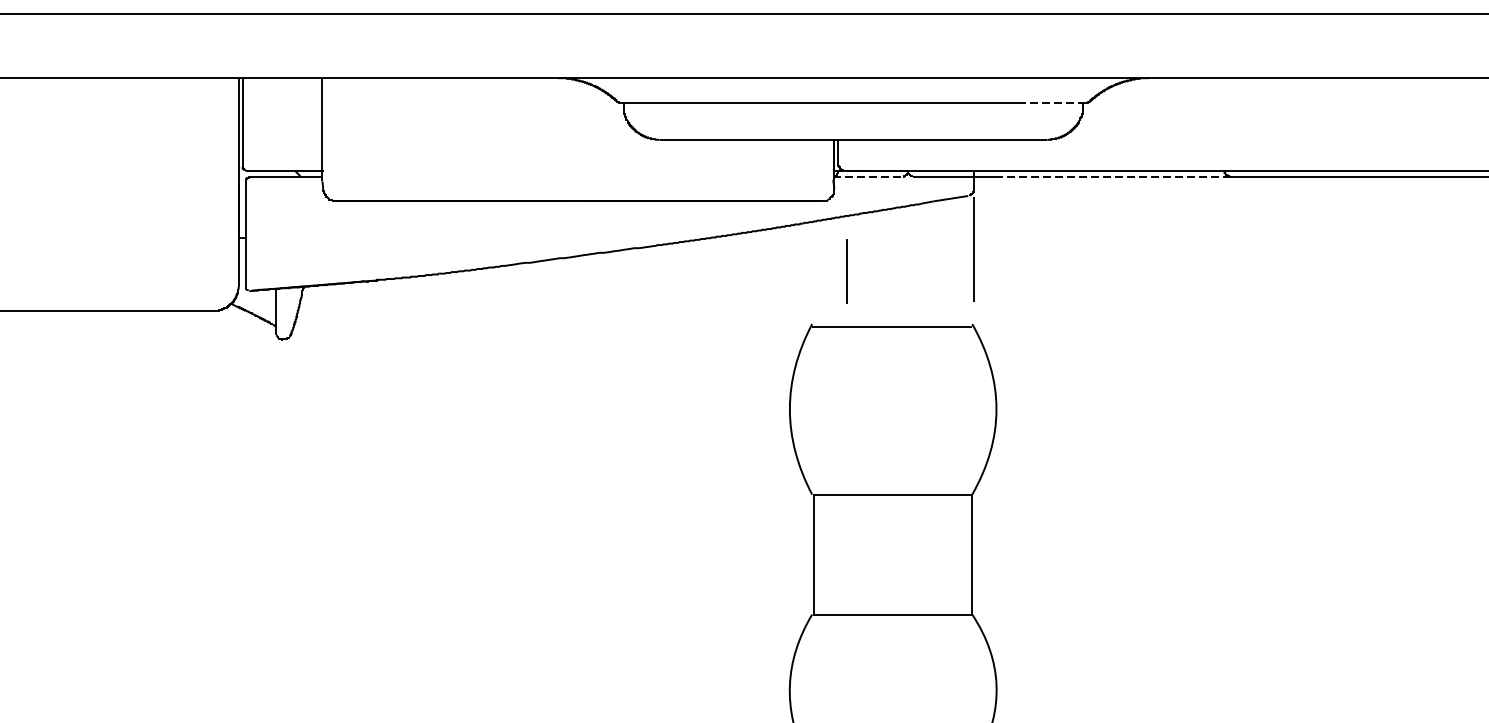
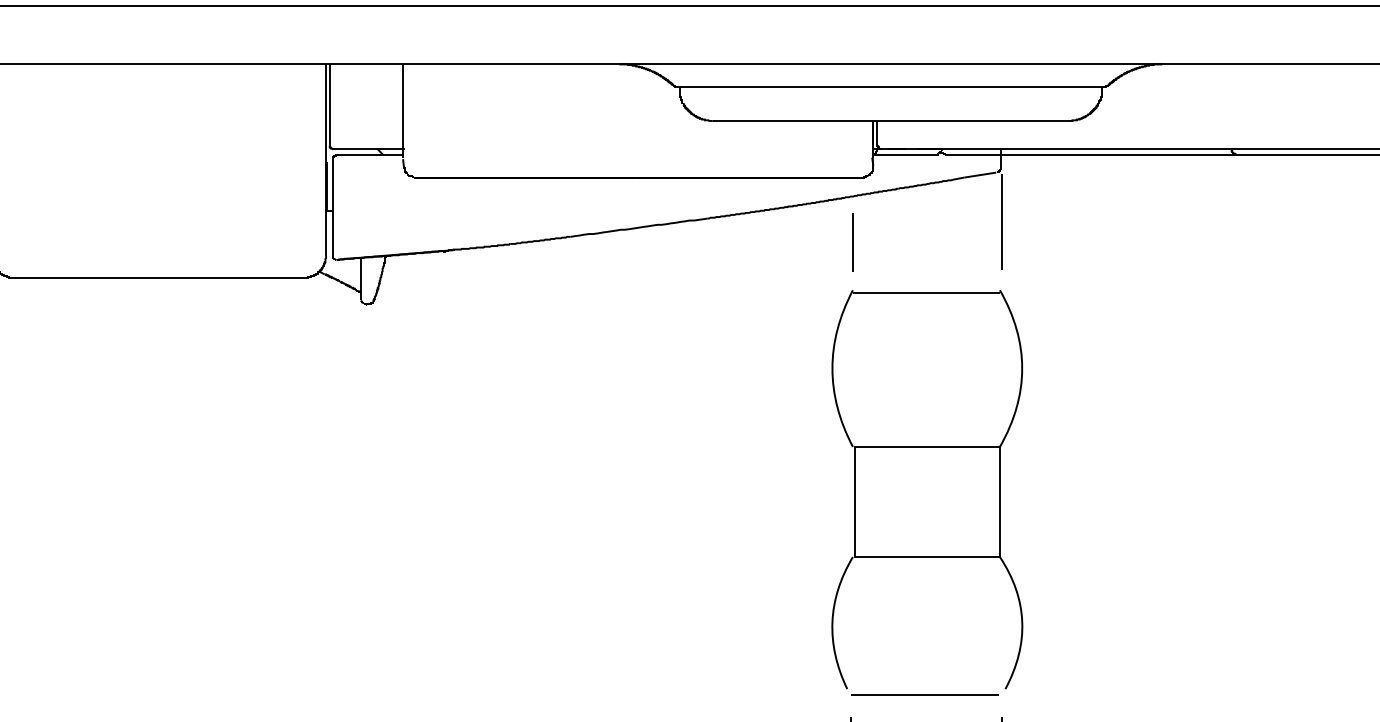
line: (1052, 103) -> (1073, 87), dashed -> solid
line: (868, 176) -> (904, 154), dashed -> solid
line: (1114, 176) -> (1130, 154), dashed -> solid
line: (846, 272) -> (852, 242), moved

